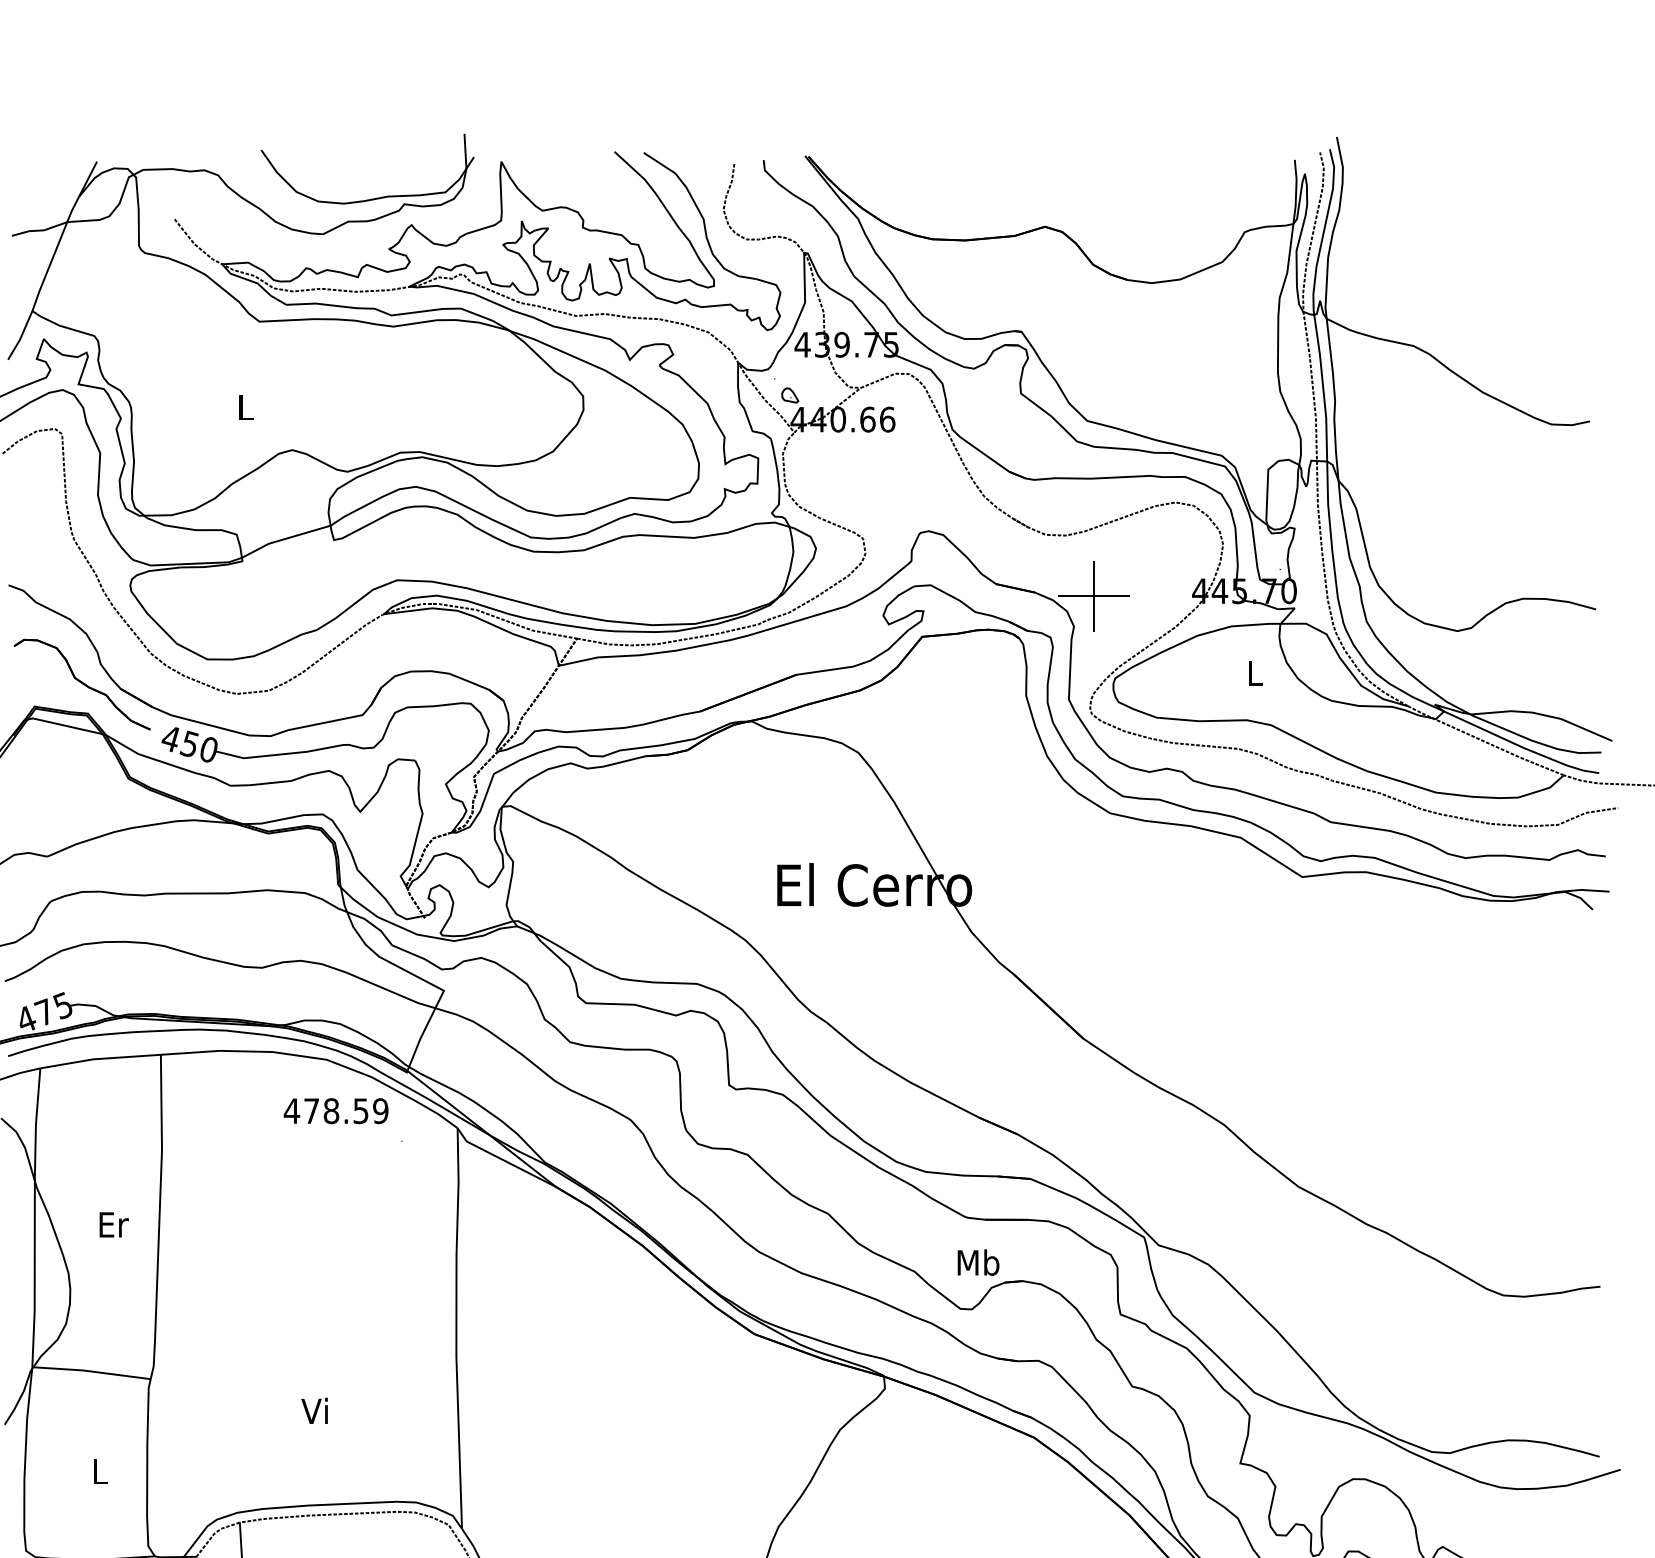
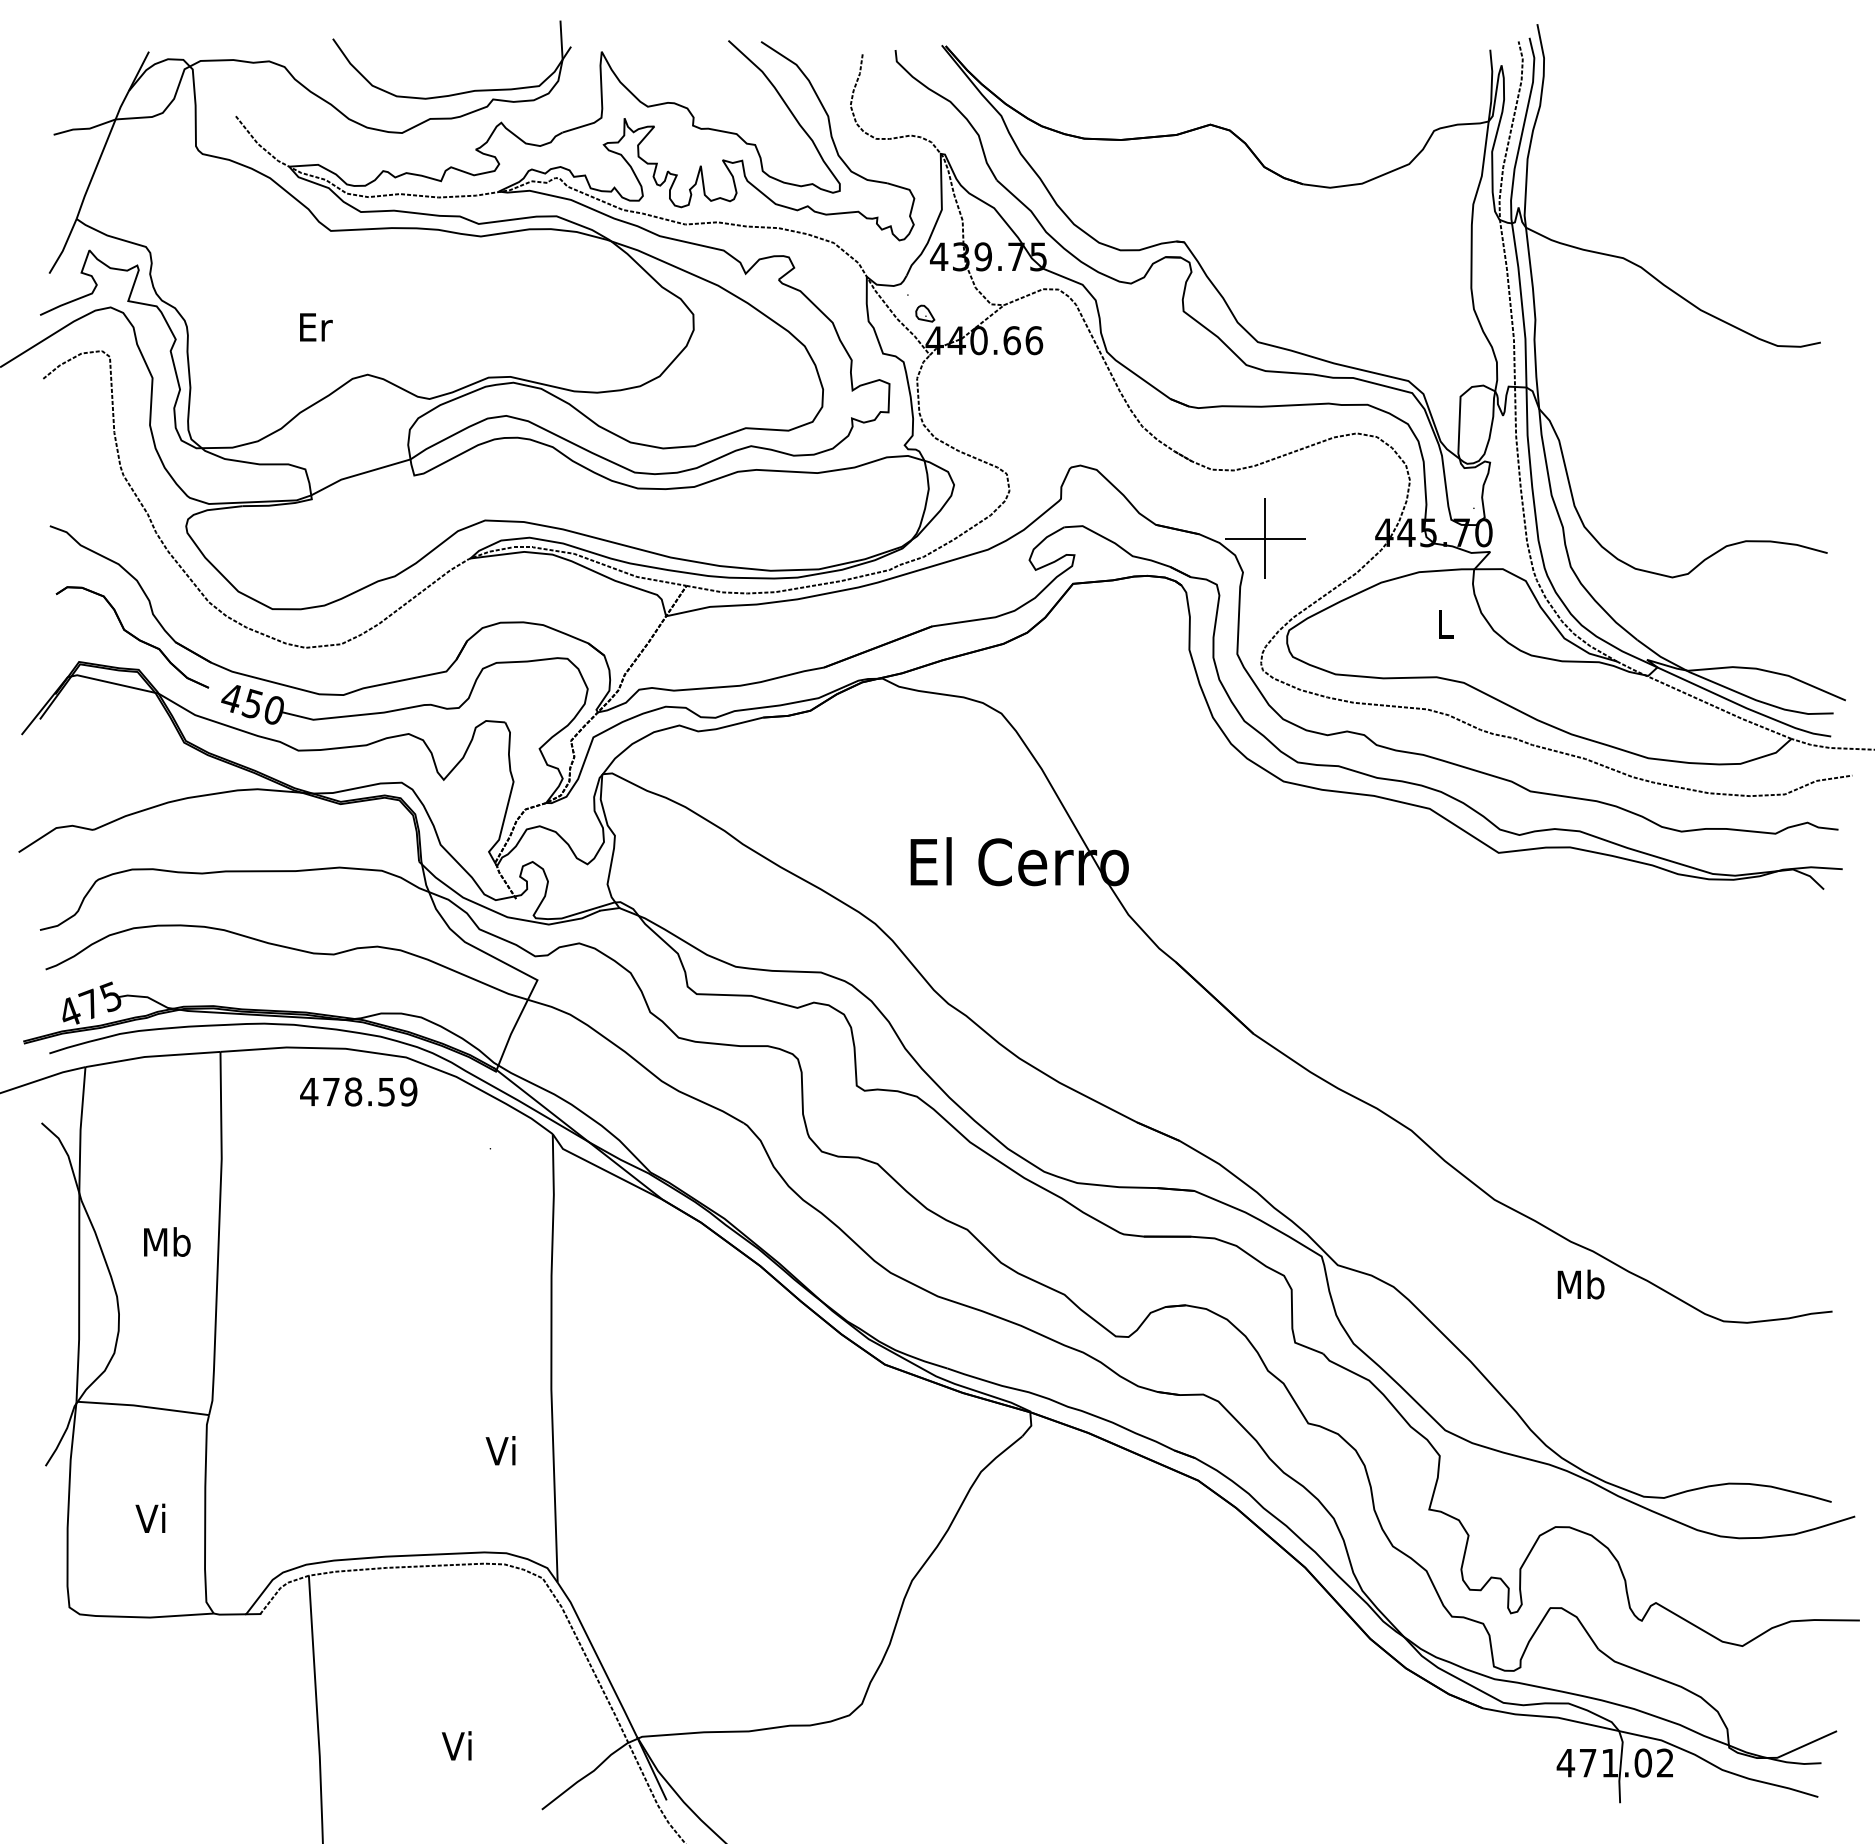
text: (246, 407) -> (316, 327), L -> Er
text: (335, 1110) -> (358, 1091), moved
text: (113, 1224) -> (167, 1241), Er -> Mb
text: (978, 1262) -> (1580, 1284), moved
text: (314, 1410) -> (500, 1450), moved
text: (98, 1470) -> (150, 1517), L -> Vi

